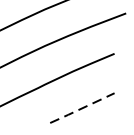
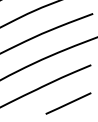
line: (82, 108) -> (68, 103), dashed -> solid

